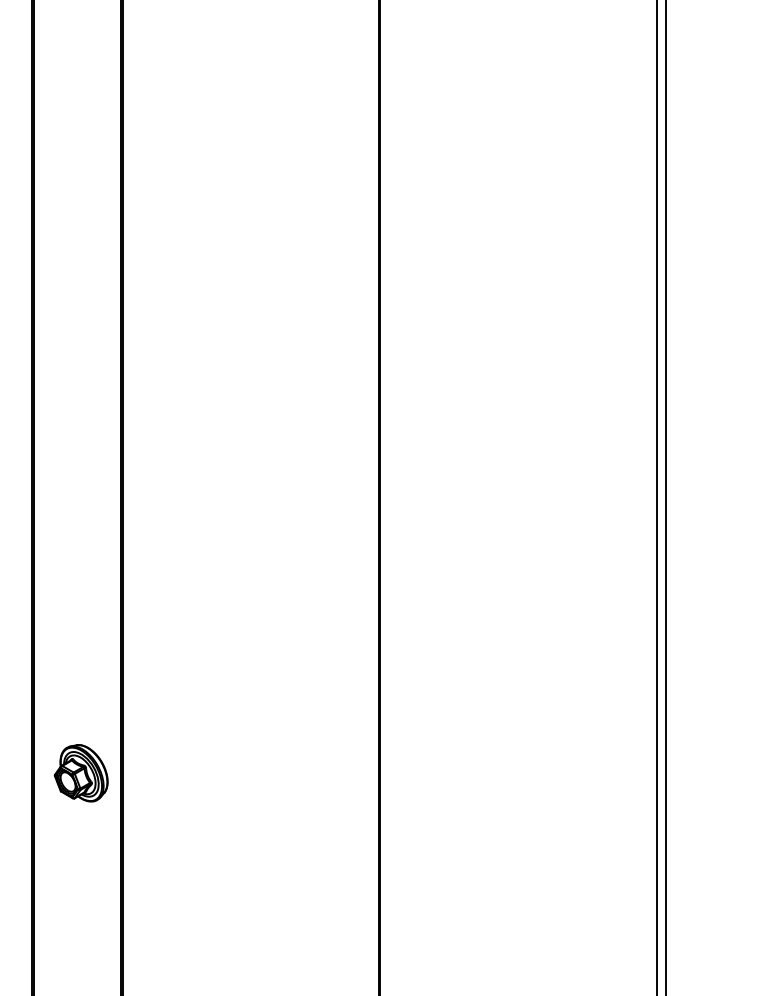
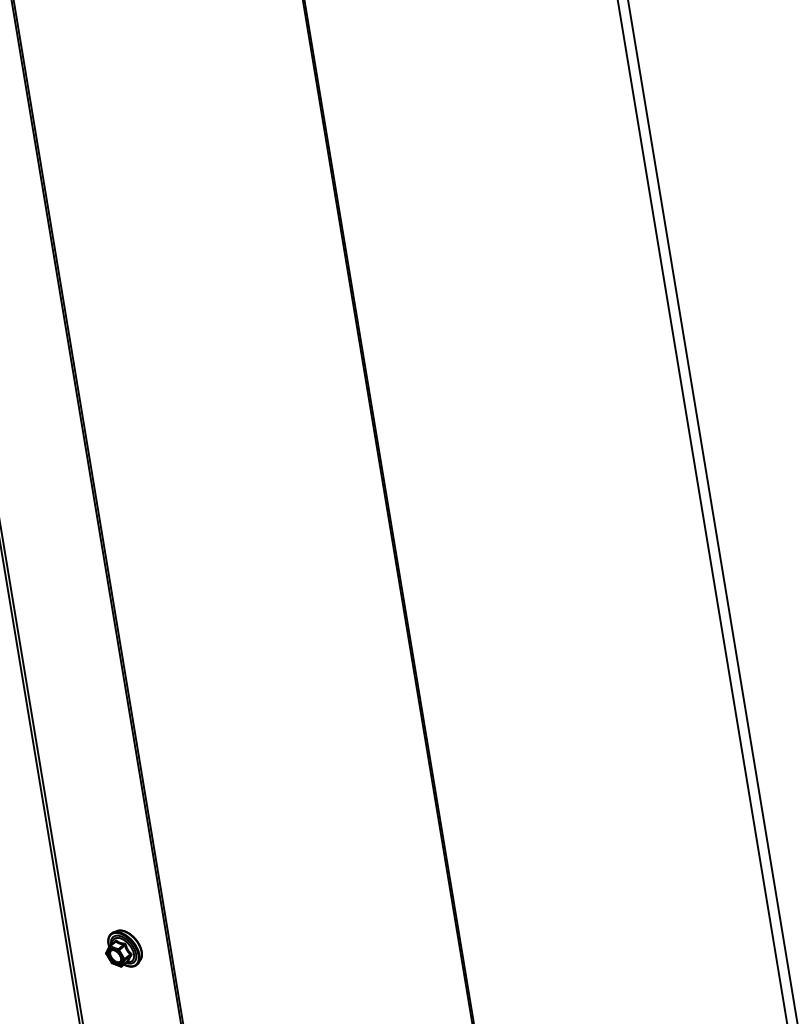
part: (80, 773) -> (122, 949), size x0.6

